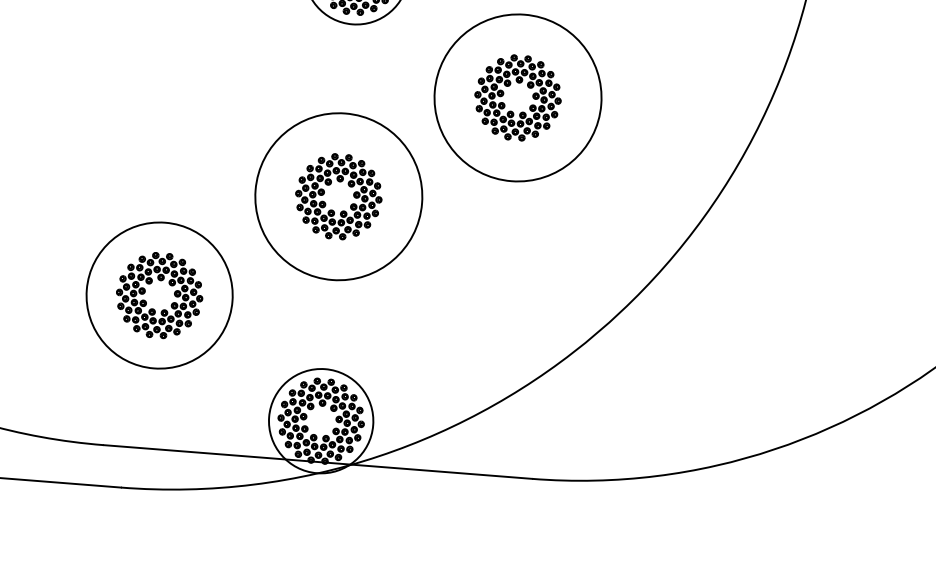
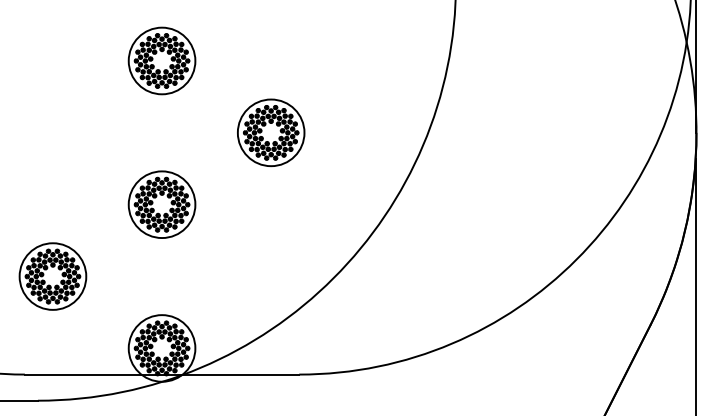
circle: (517, 97) -> (270, 132), size x0.62
circle: (337, 196) -> (161, 204), size x0.62
circle: (158, 295) -> (52, 276), size x0.71

